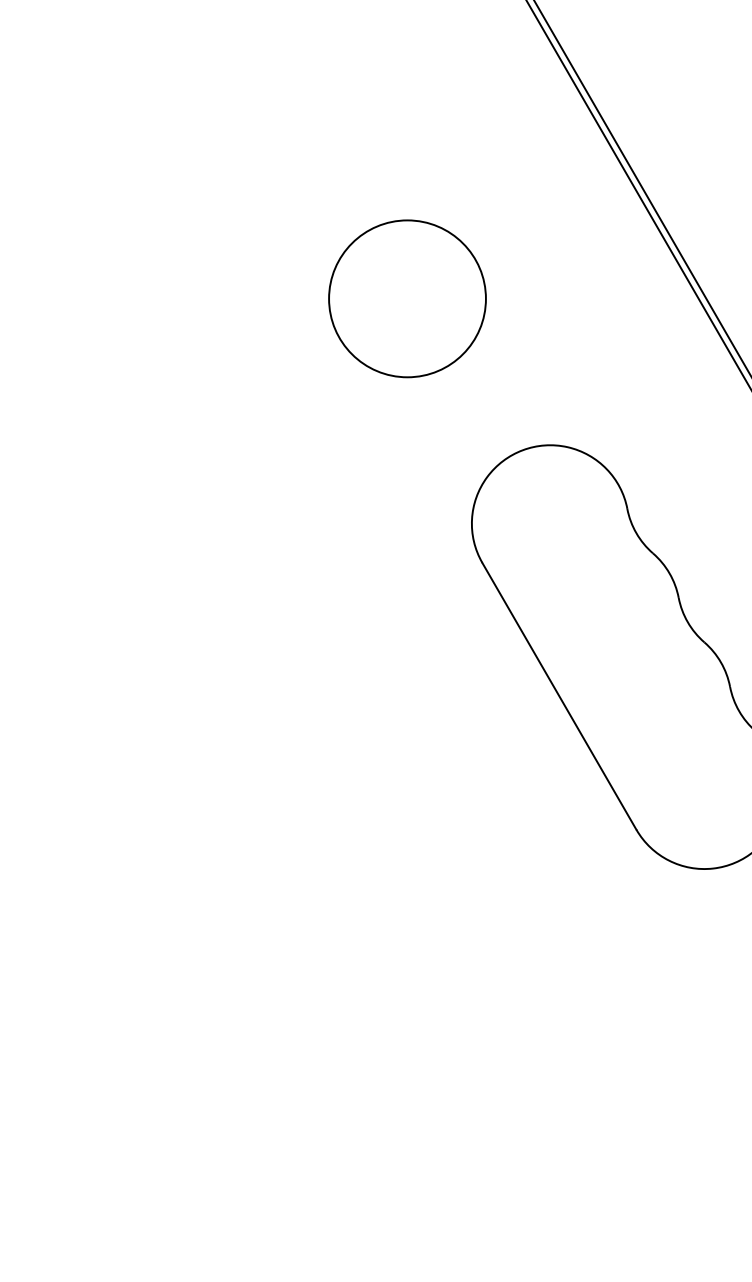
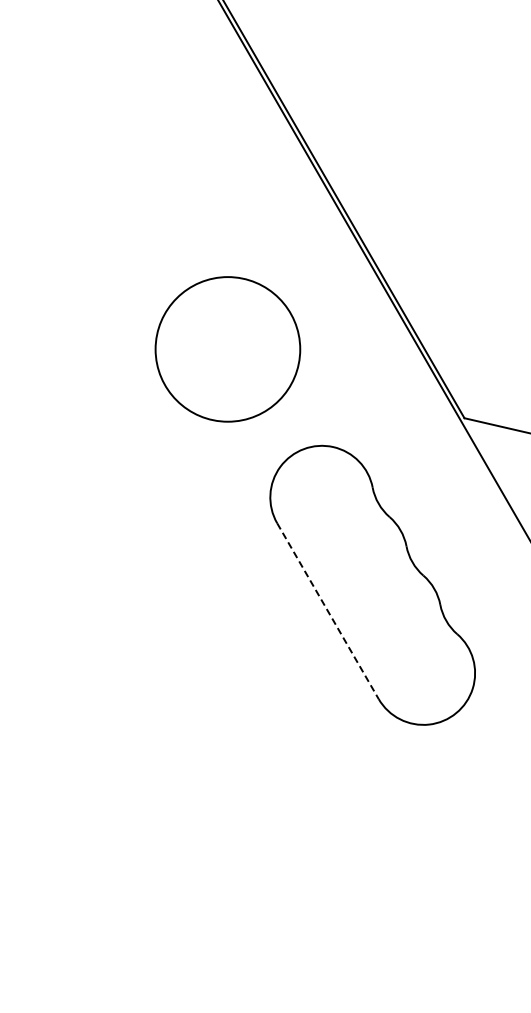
circle: (406, 298) -> (227, 349), size x1.4
line: (560, 696) -> (328, 611), solid -> dashed

